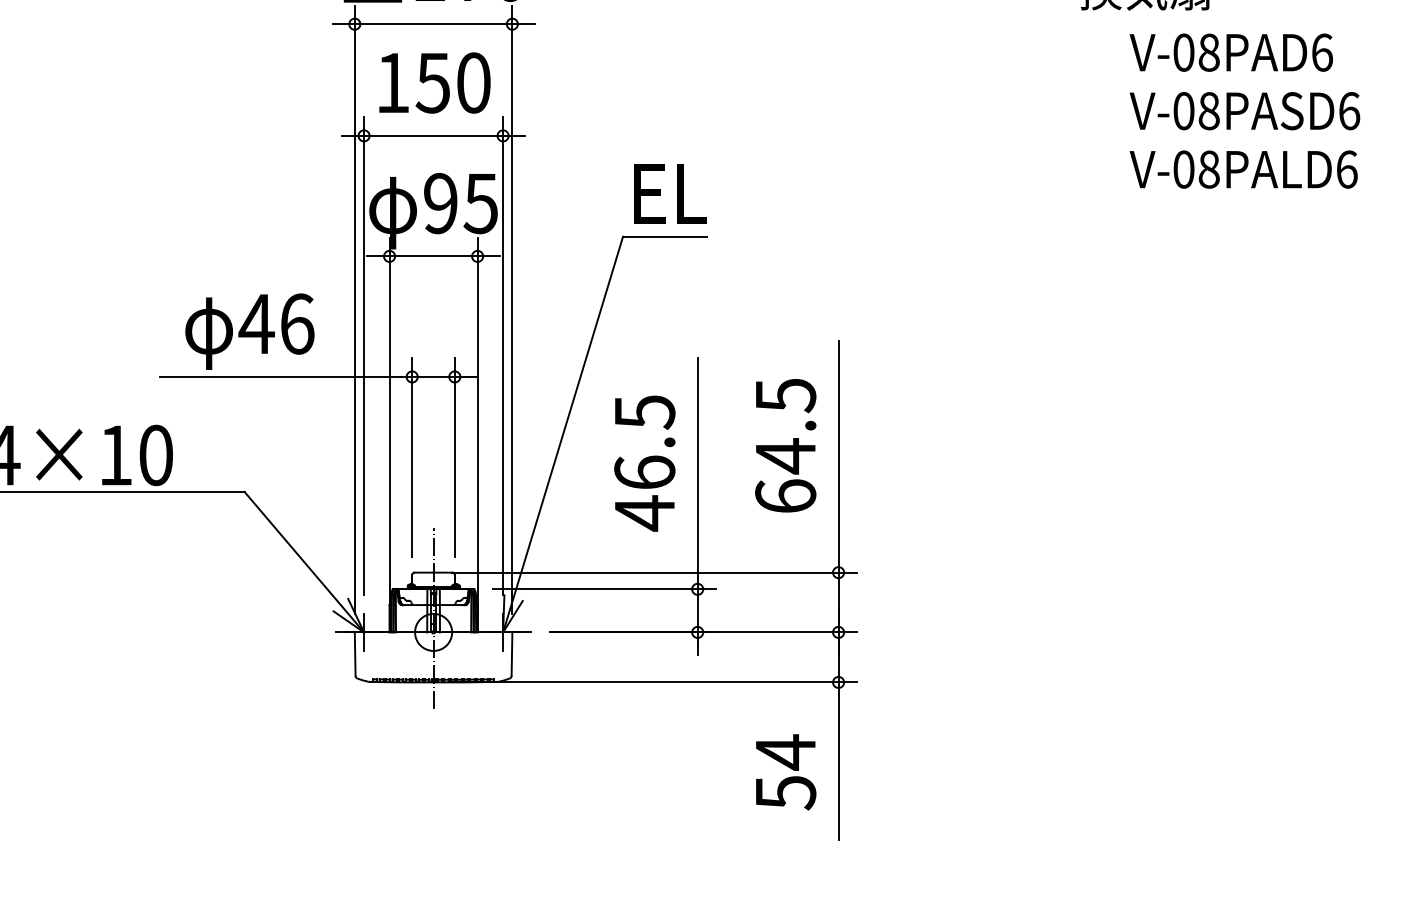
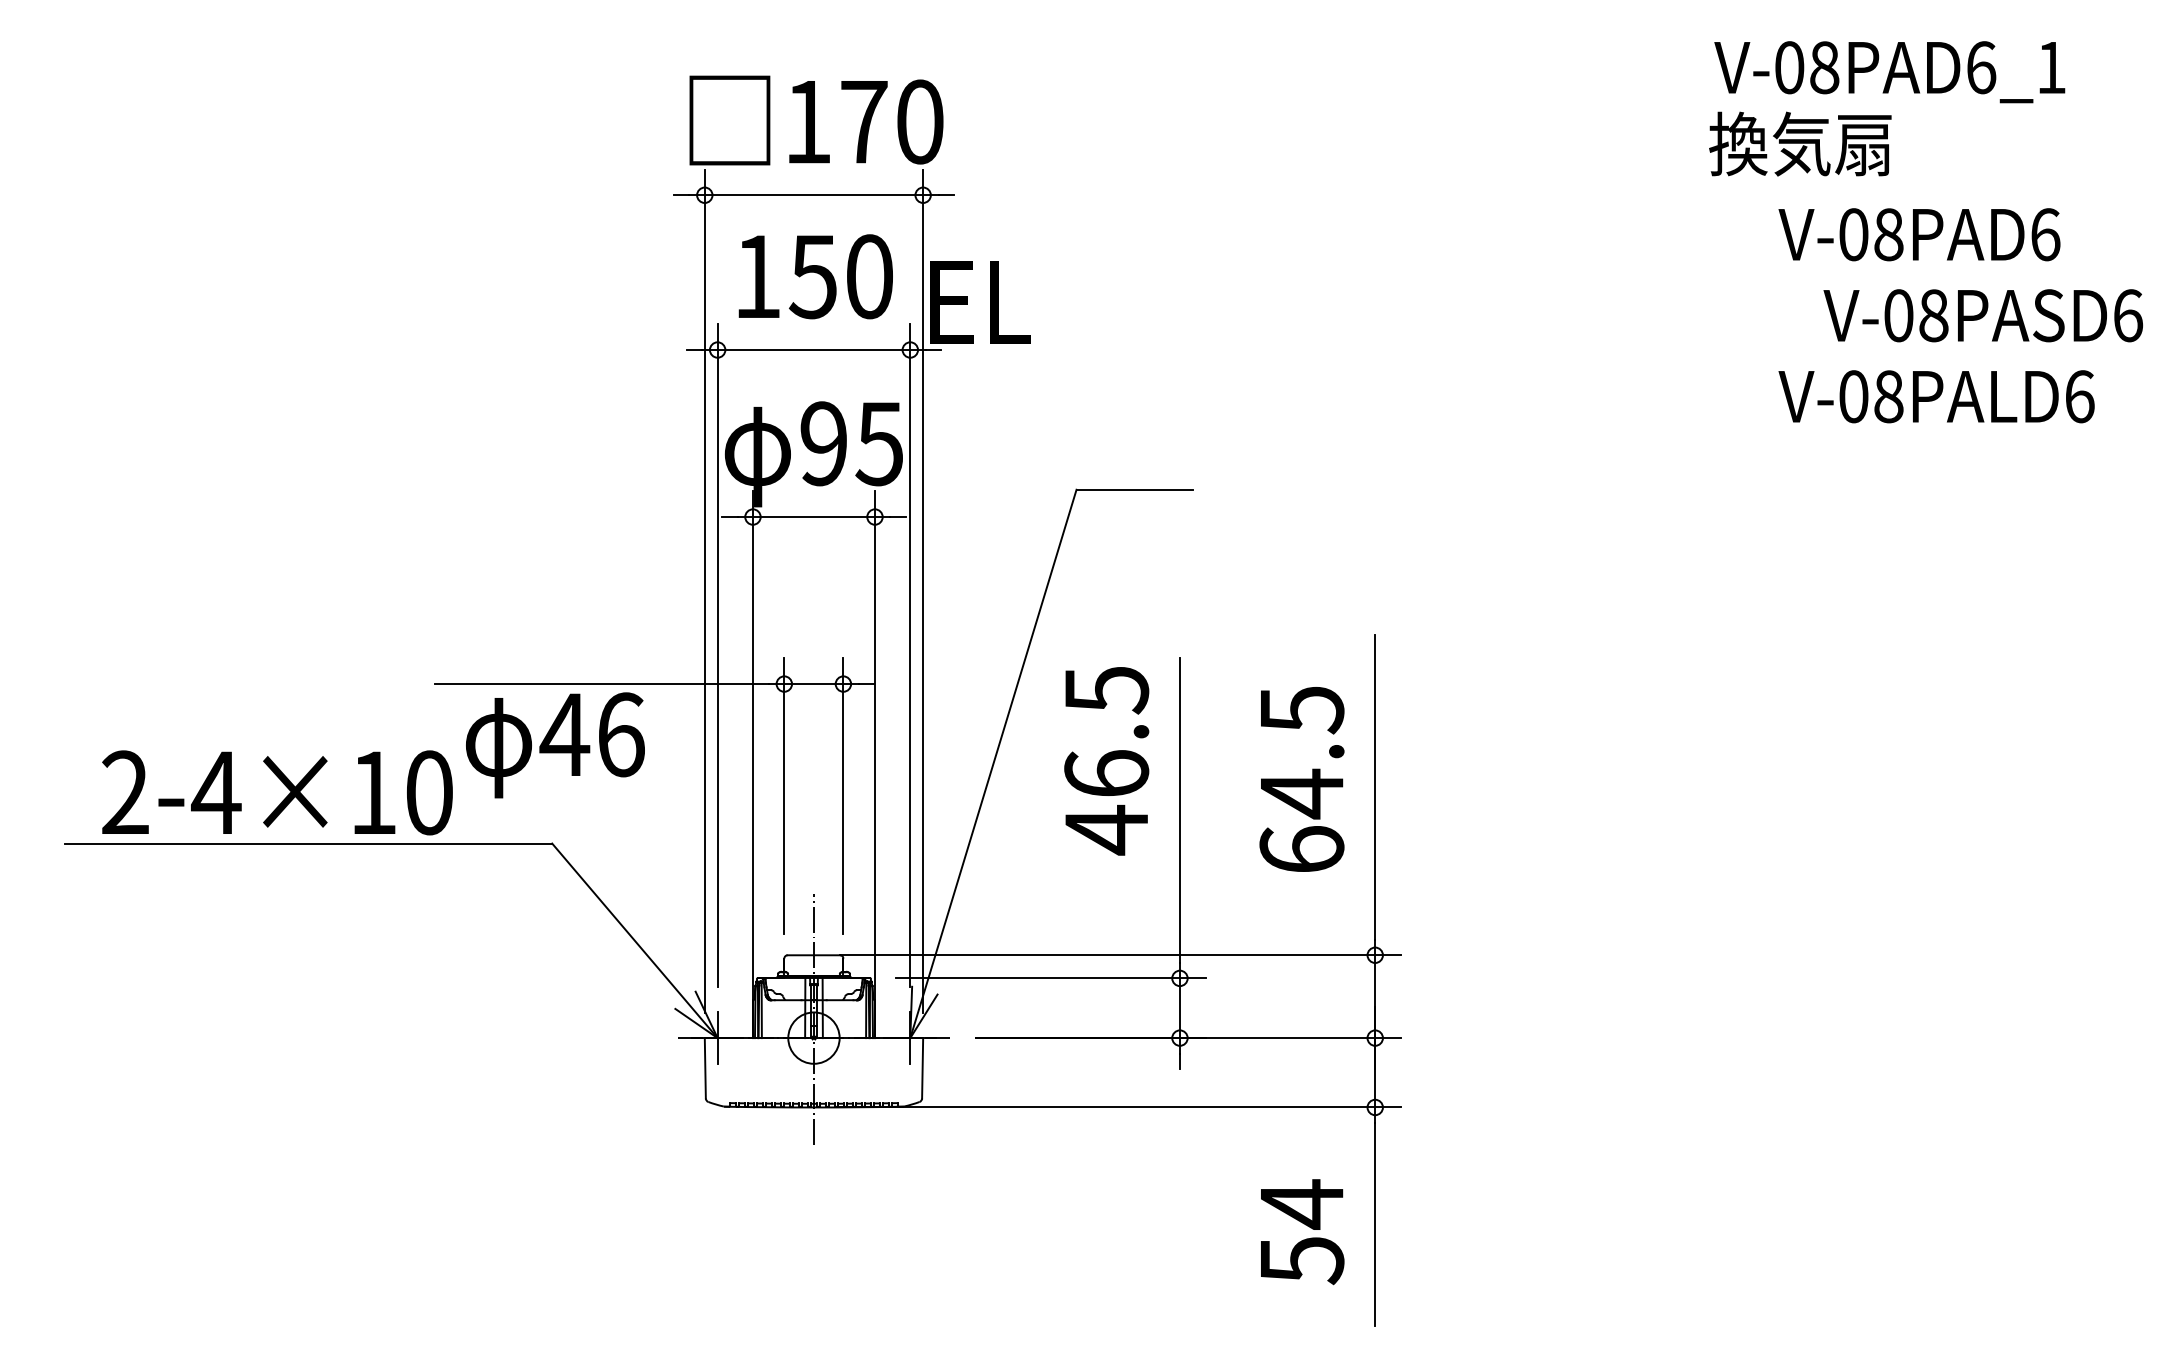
text: (1244, 110) -> (1982, 315), moved
text: (670, 193) -> (980, 302), moved
text: (249, 331) -> (555, 745), moved
text: (644, 463) -> (1106, 761), moved

